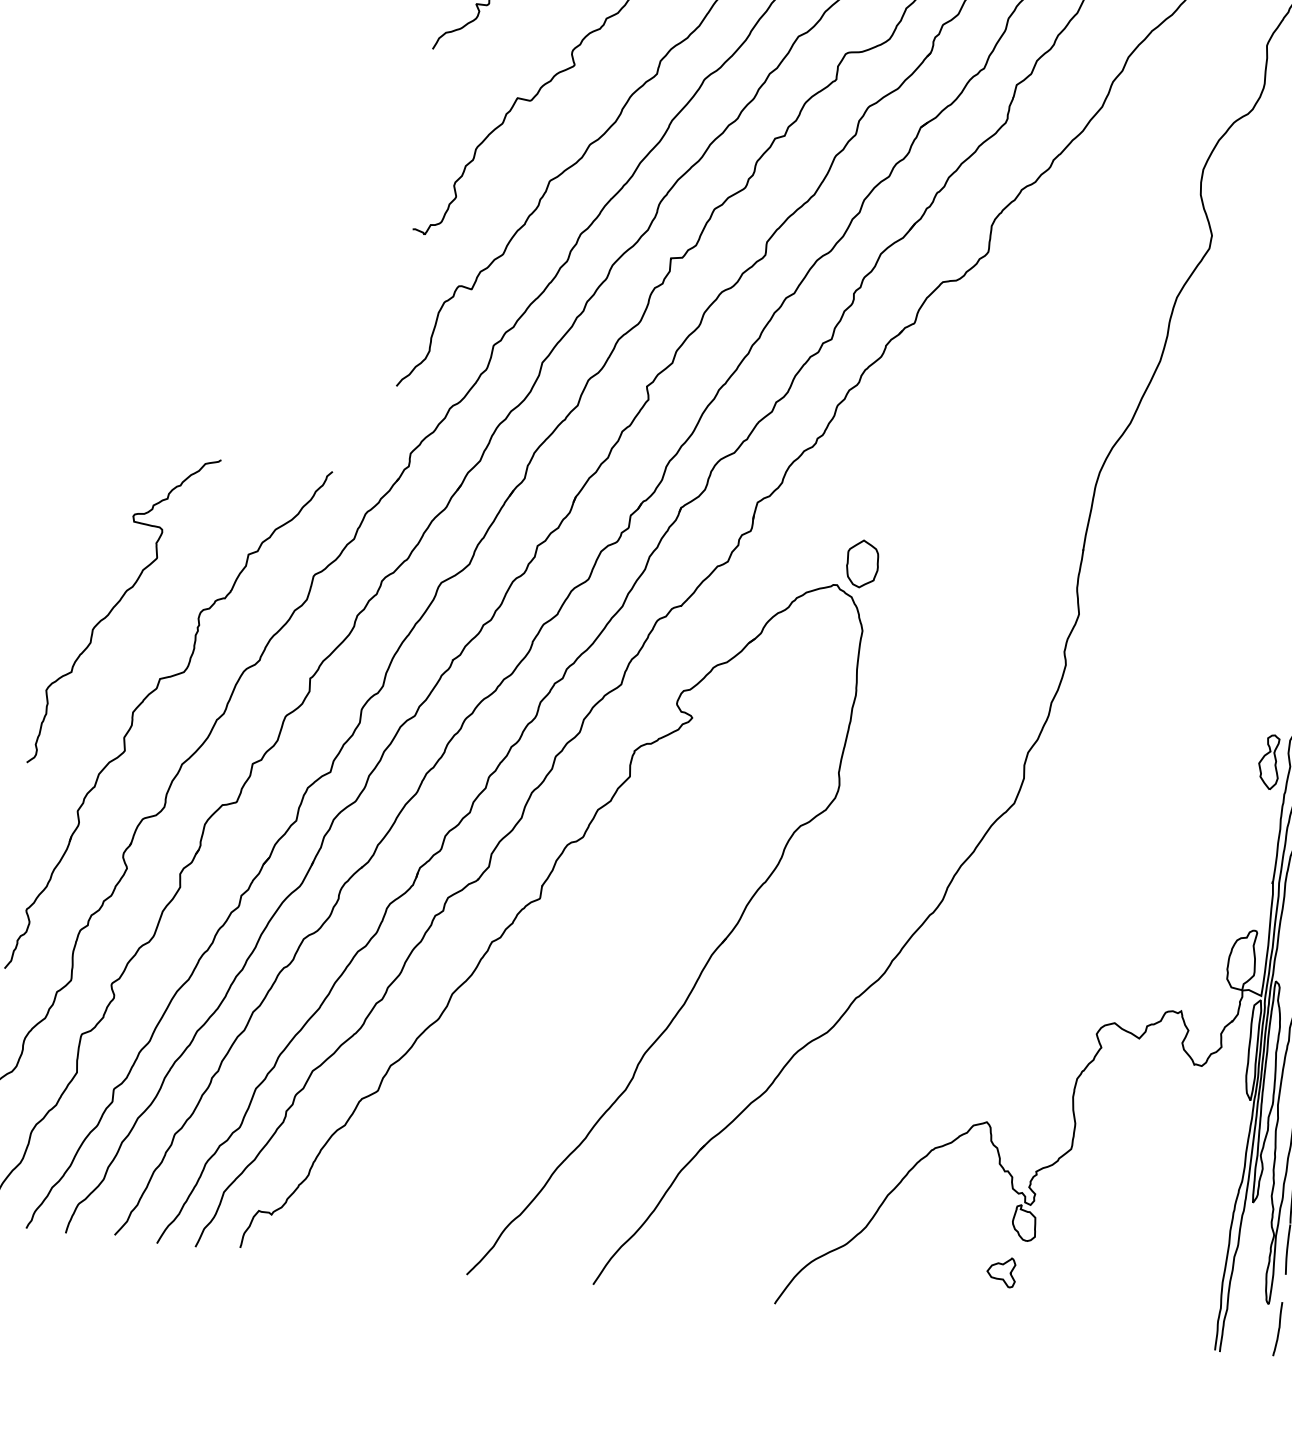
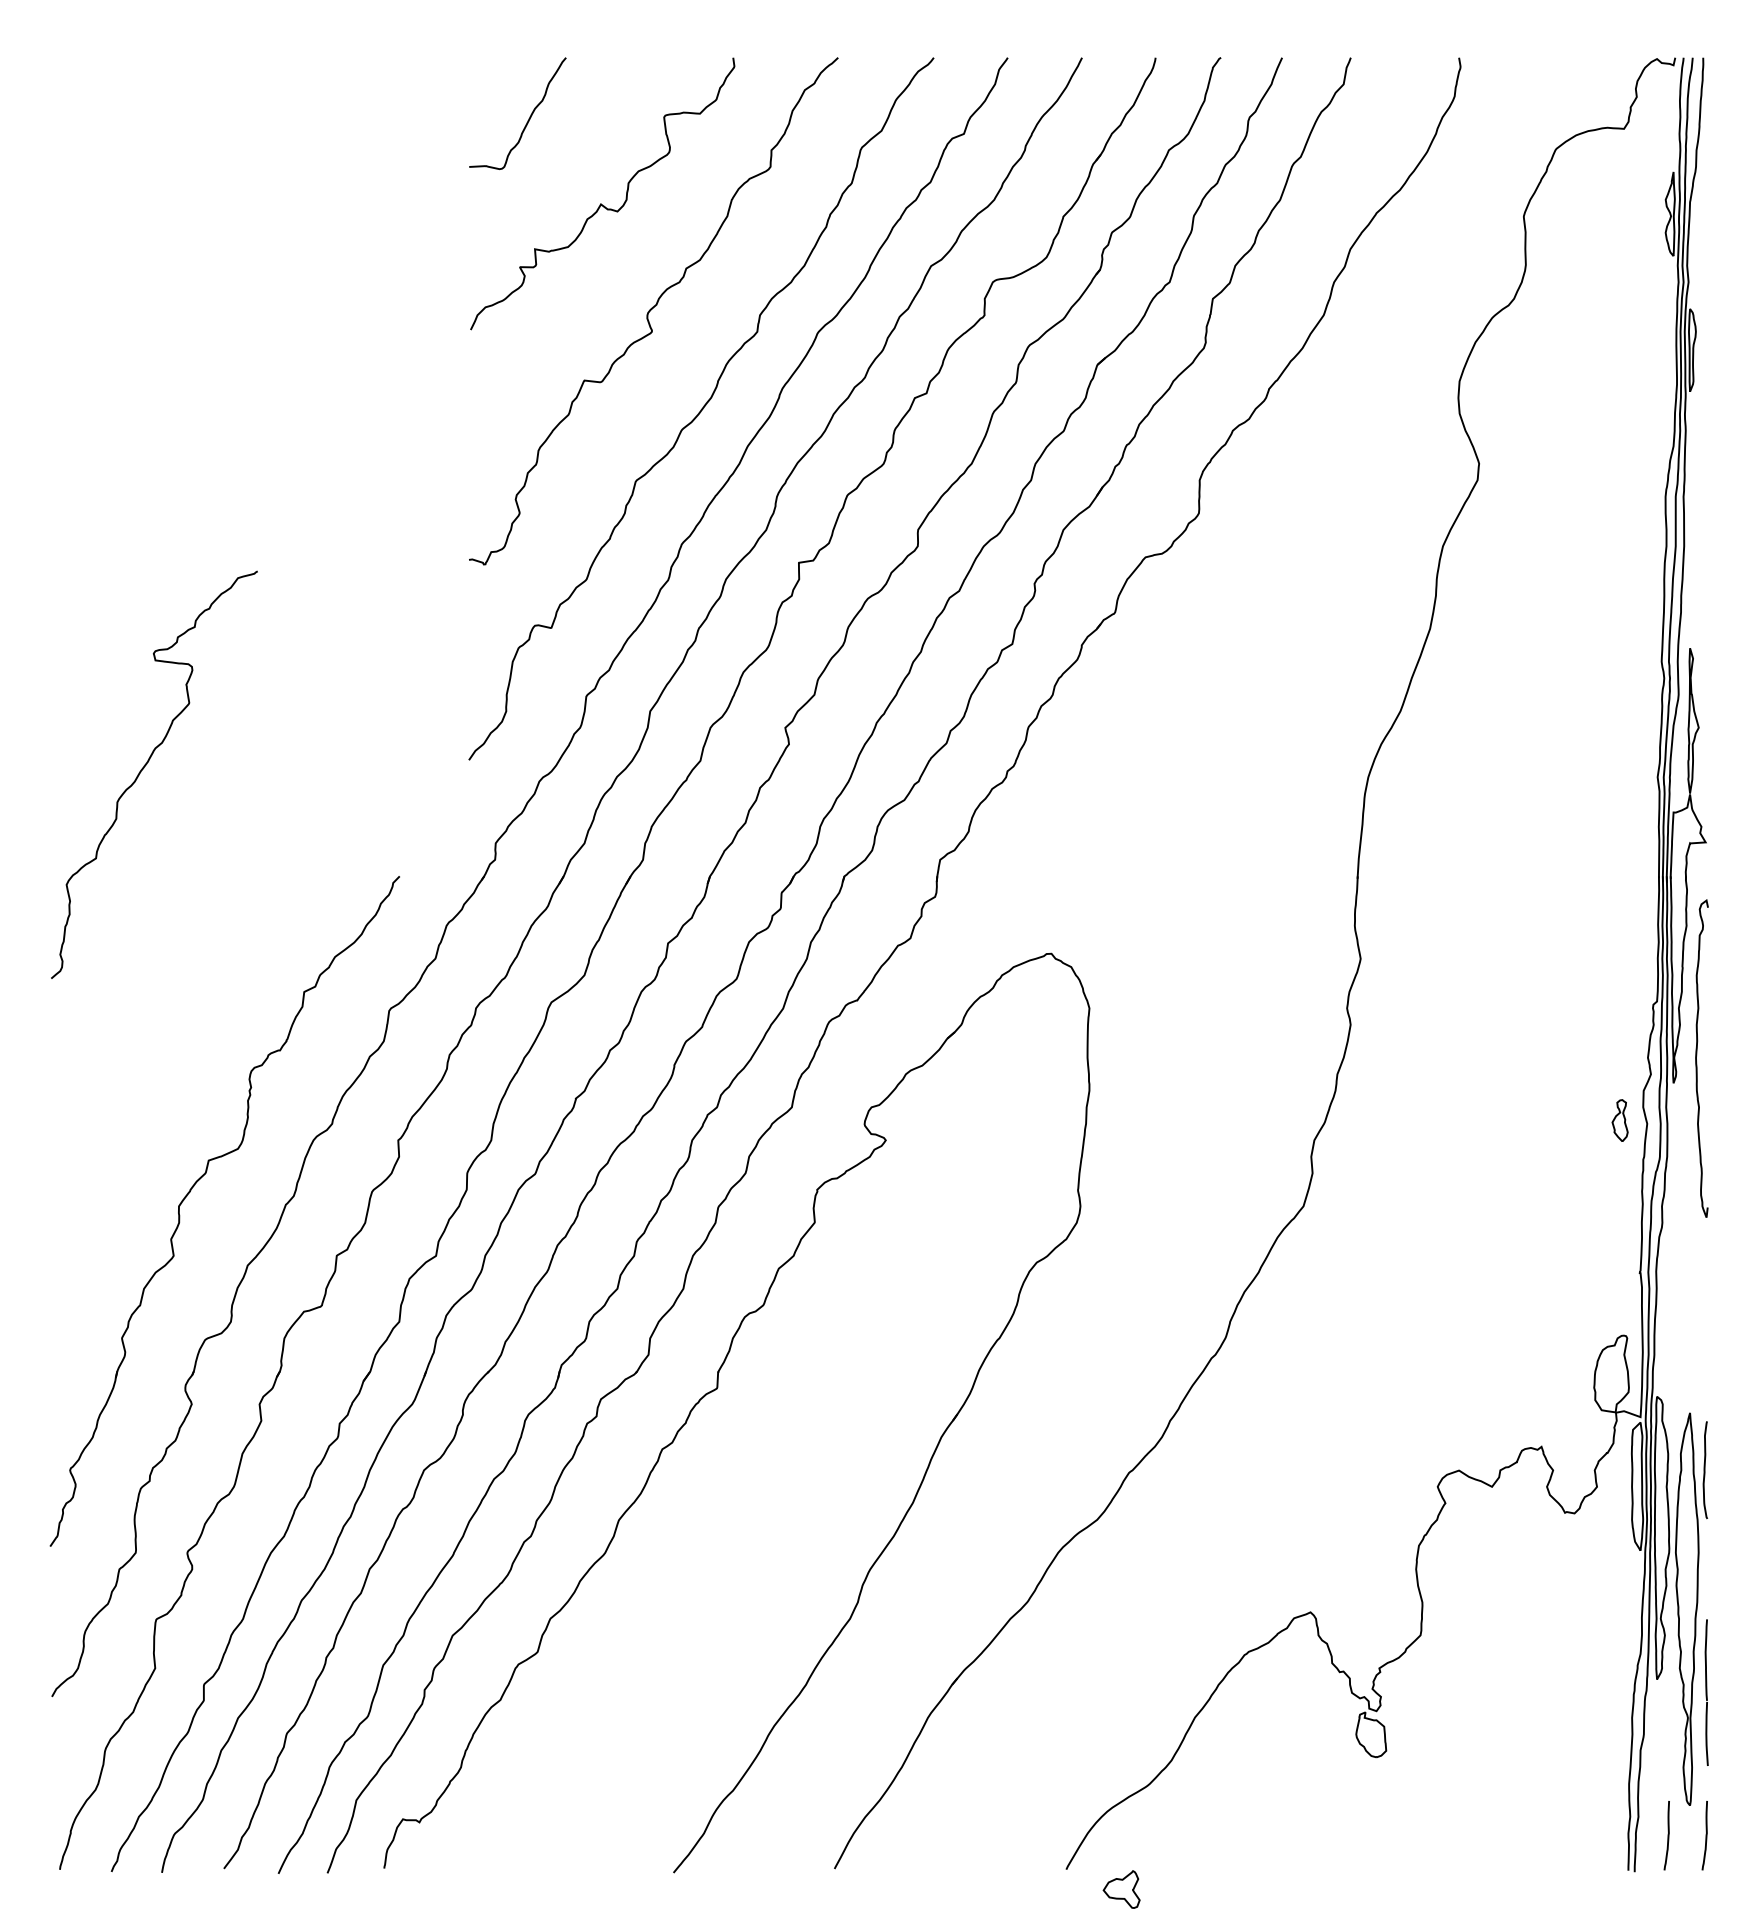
part: (862, 563) -> (1080, 923), removed
curve: (116, 605) -> (144, 768), moved
part: (1268, 761) -> (1619, 1120), size x0.6
part: (1001, 1271) -> (1121, 1889), moved
curve: (1248, 1325) -> (1667, 1835), added

